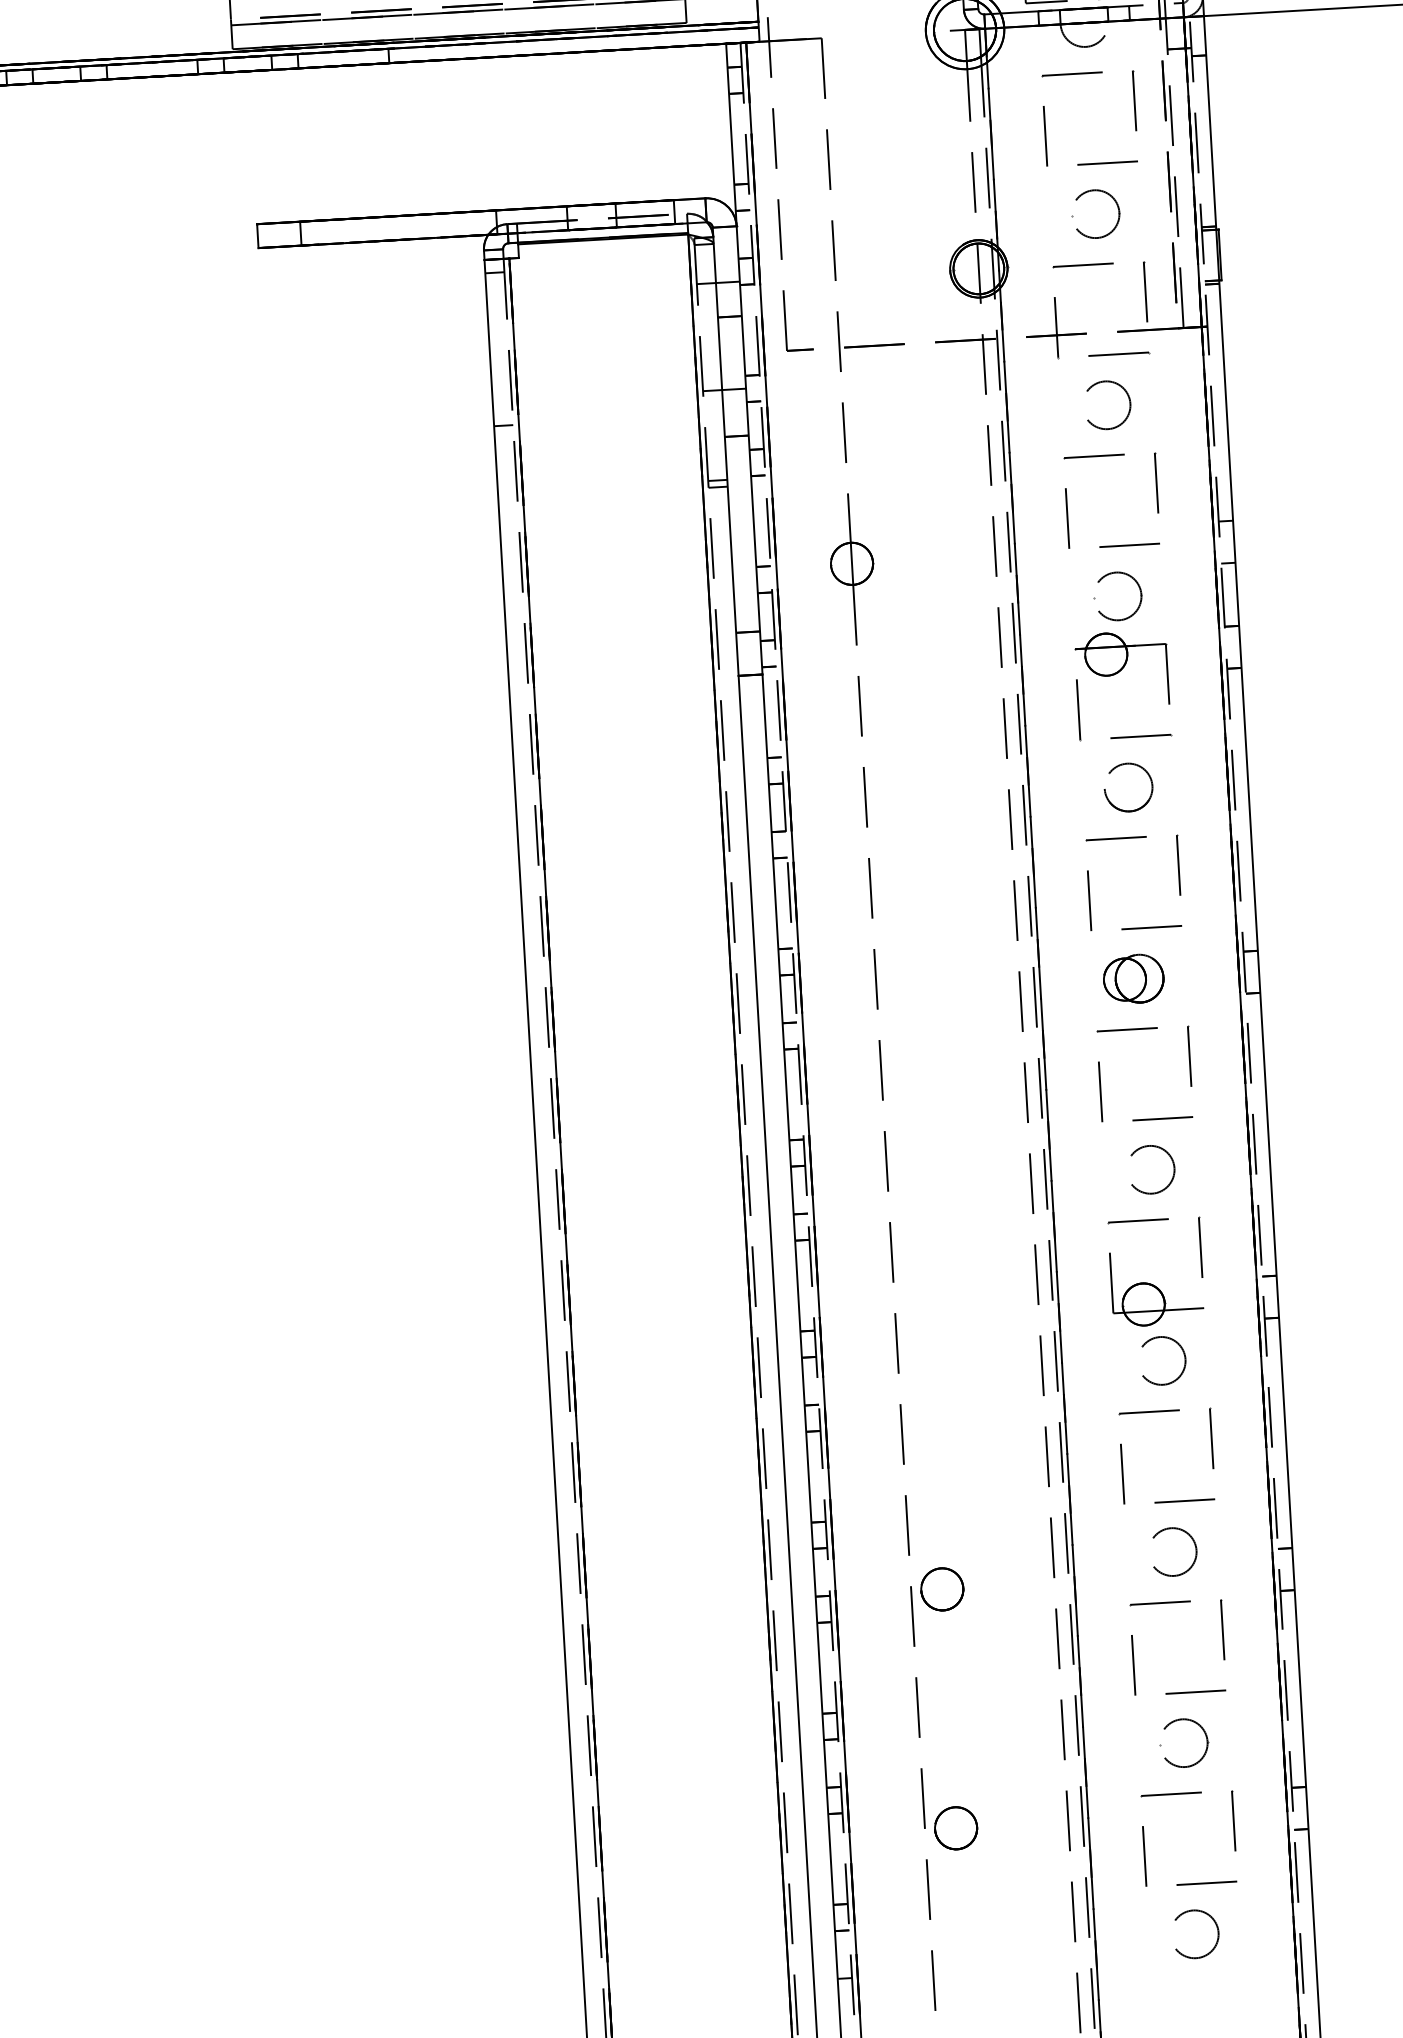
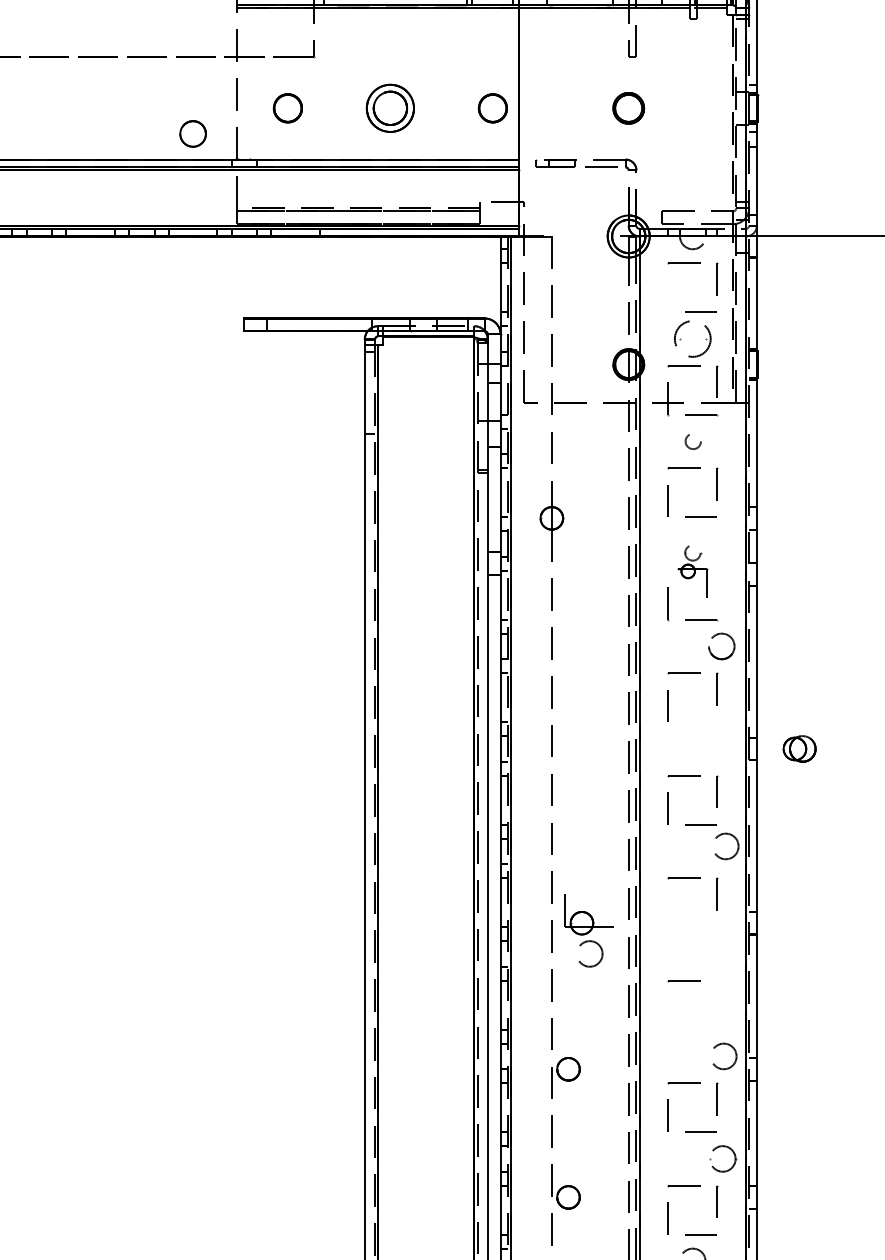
line: (1043, 135) -> (667, 295), removed
circle: (1094, 213) -> (692, 338), size x1.4
circle: (1107, 405) -> (693, 441), size x0.6
part: (1119, 638) -> (692, 566), size x0.6
part: (1107, 792) -> (710, 648), moved
line: (1151, 926) -> (700, 721), removed
part: (1133, 978) -> (799, 748), moved
circle: (1151, 1169) -> (726, 846), moved
part: (1156, 1317) -> (588, 930), moved
line: (1212, 1437) -> (717, 996), removed
line: (1120, 1474) -> (667, 1013), removed
line: (1184, 1500) -> (700, 1029), removed
circle: (1173, 1552) -> (724, 1056), moved
part: (1203, 1733) -> (733, 1154), moved

